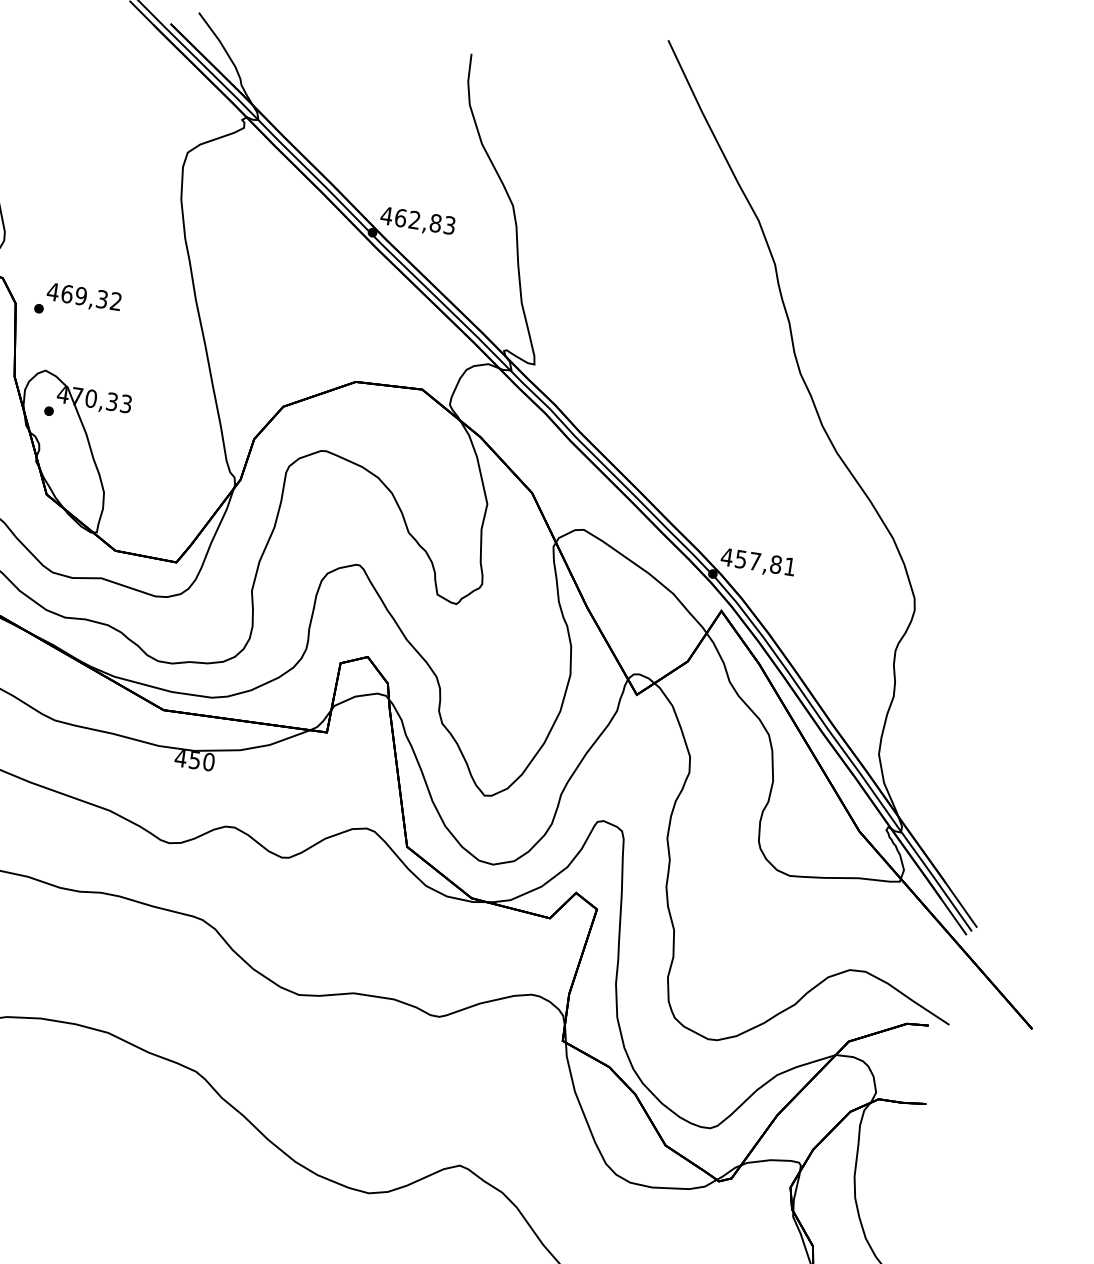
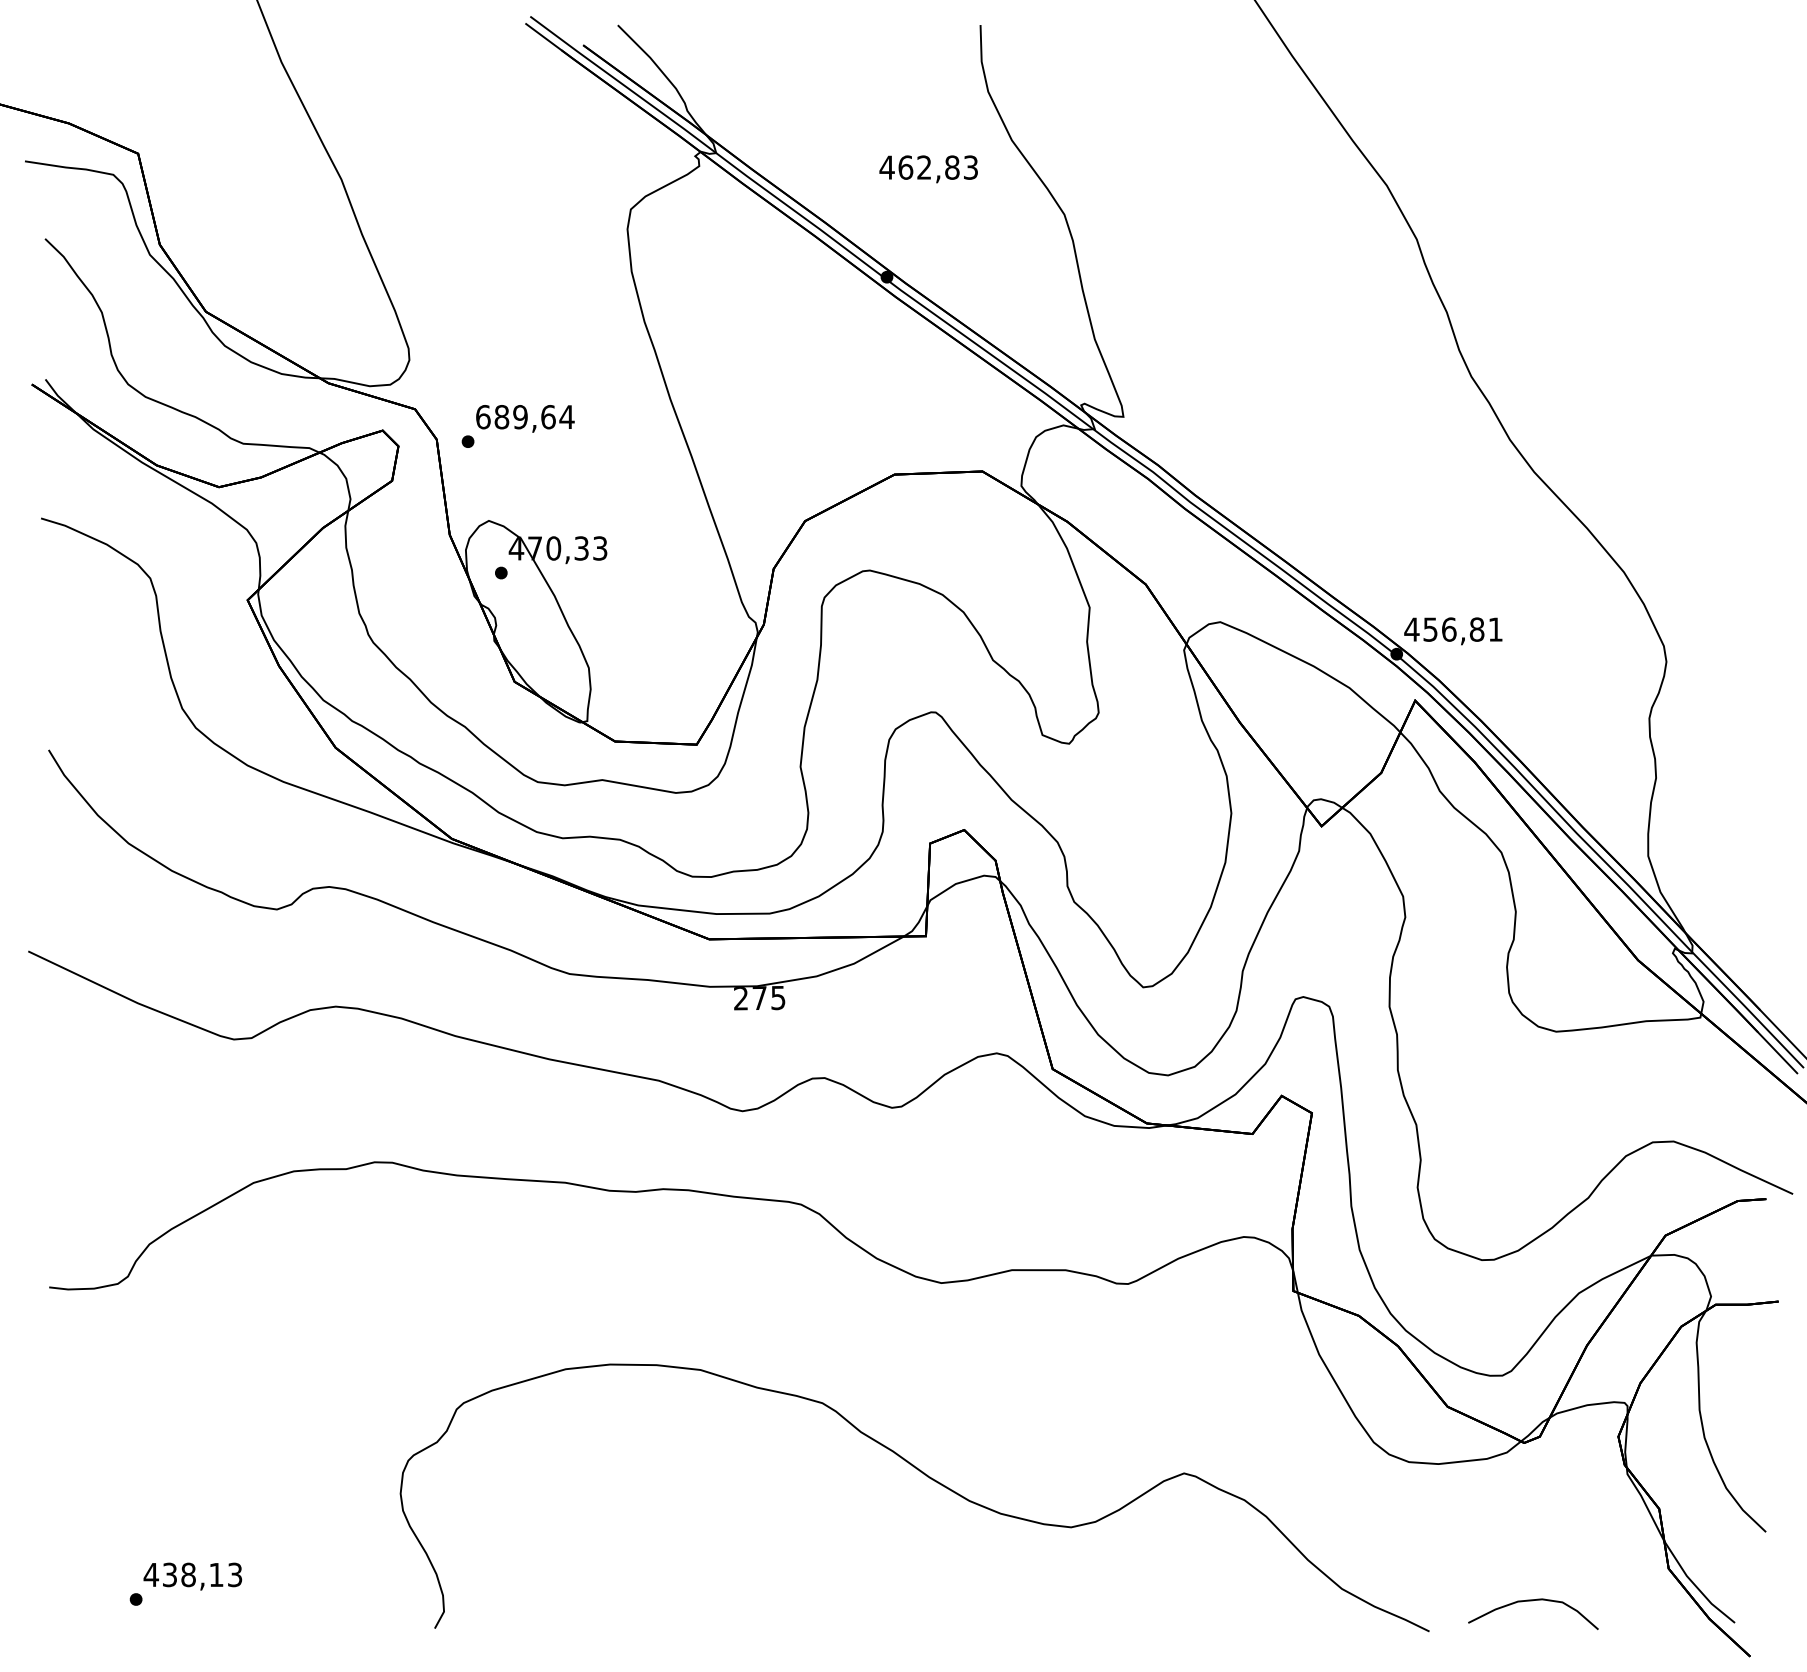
text: (417, 222) -> (928, 169), moved
text: (84, 296) -> (524, 417), 469,32 -> 689,64
text: (755, 561) -> (1449, 629), 457,81 -> 456,81
text: (194, 759) -> (759, 997), 450 -> 275

